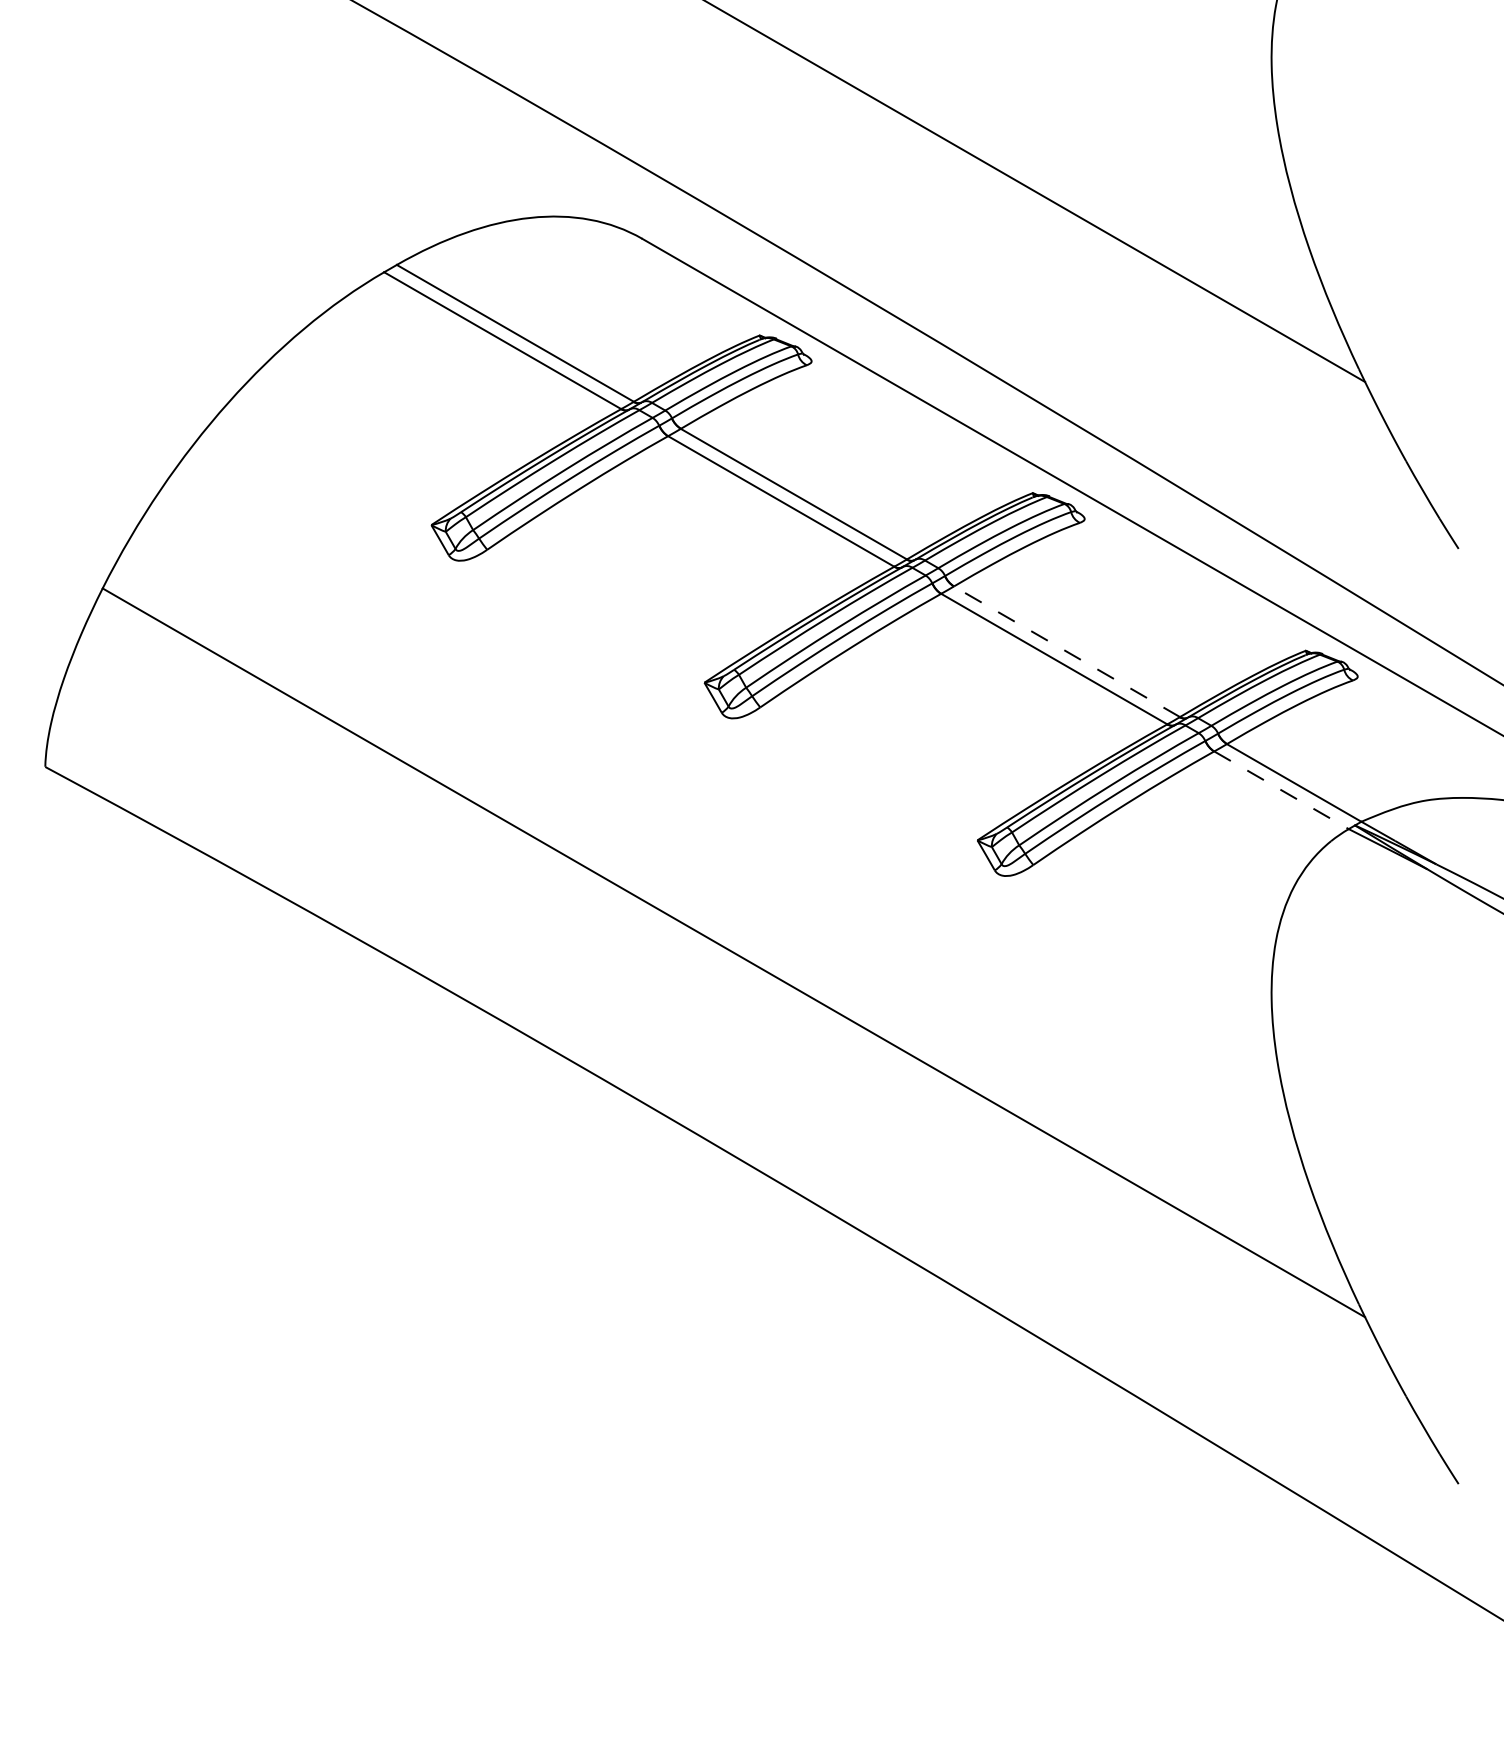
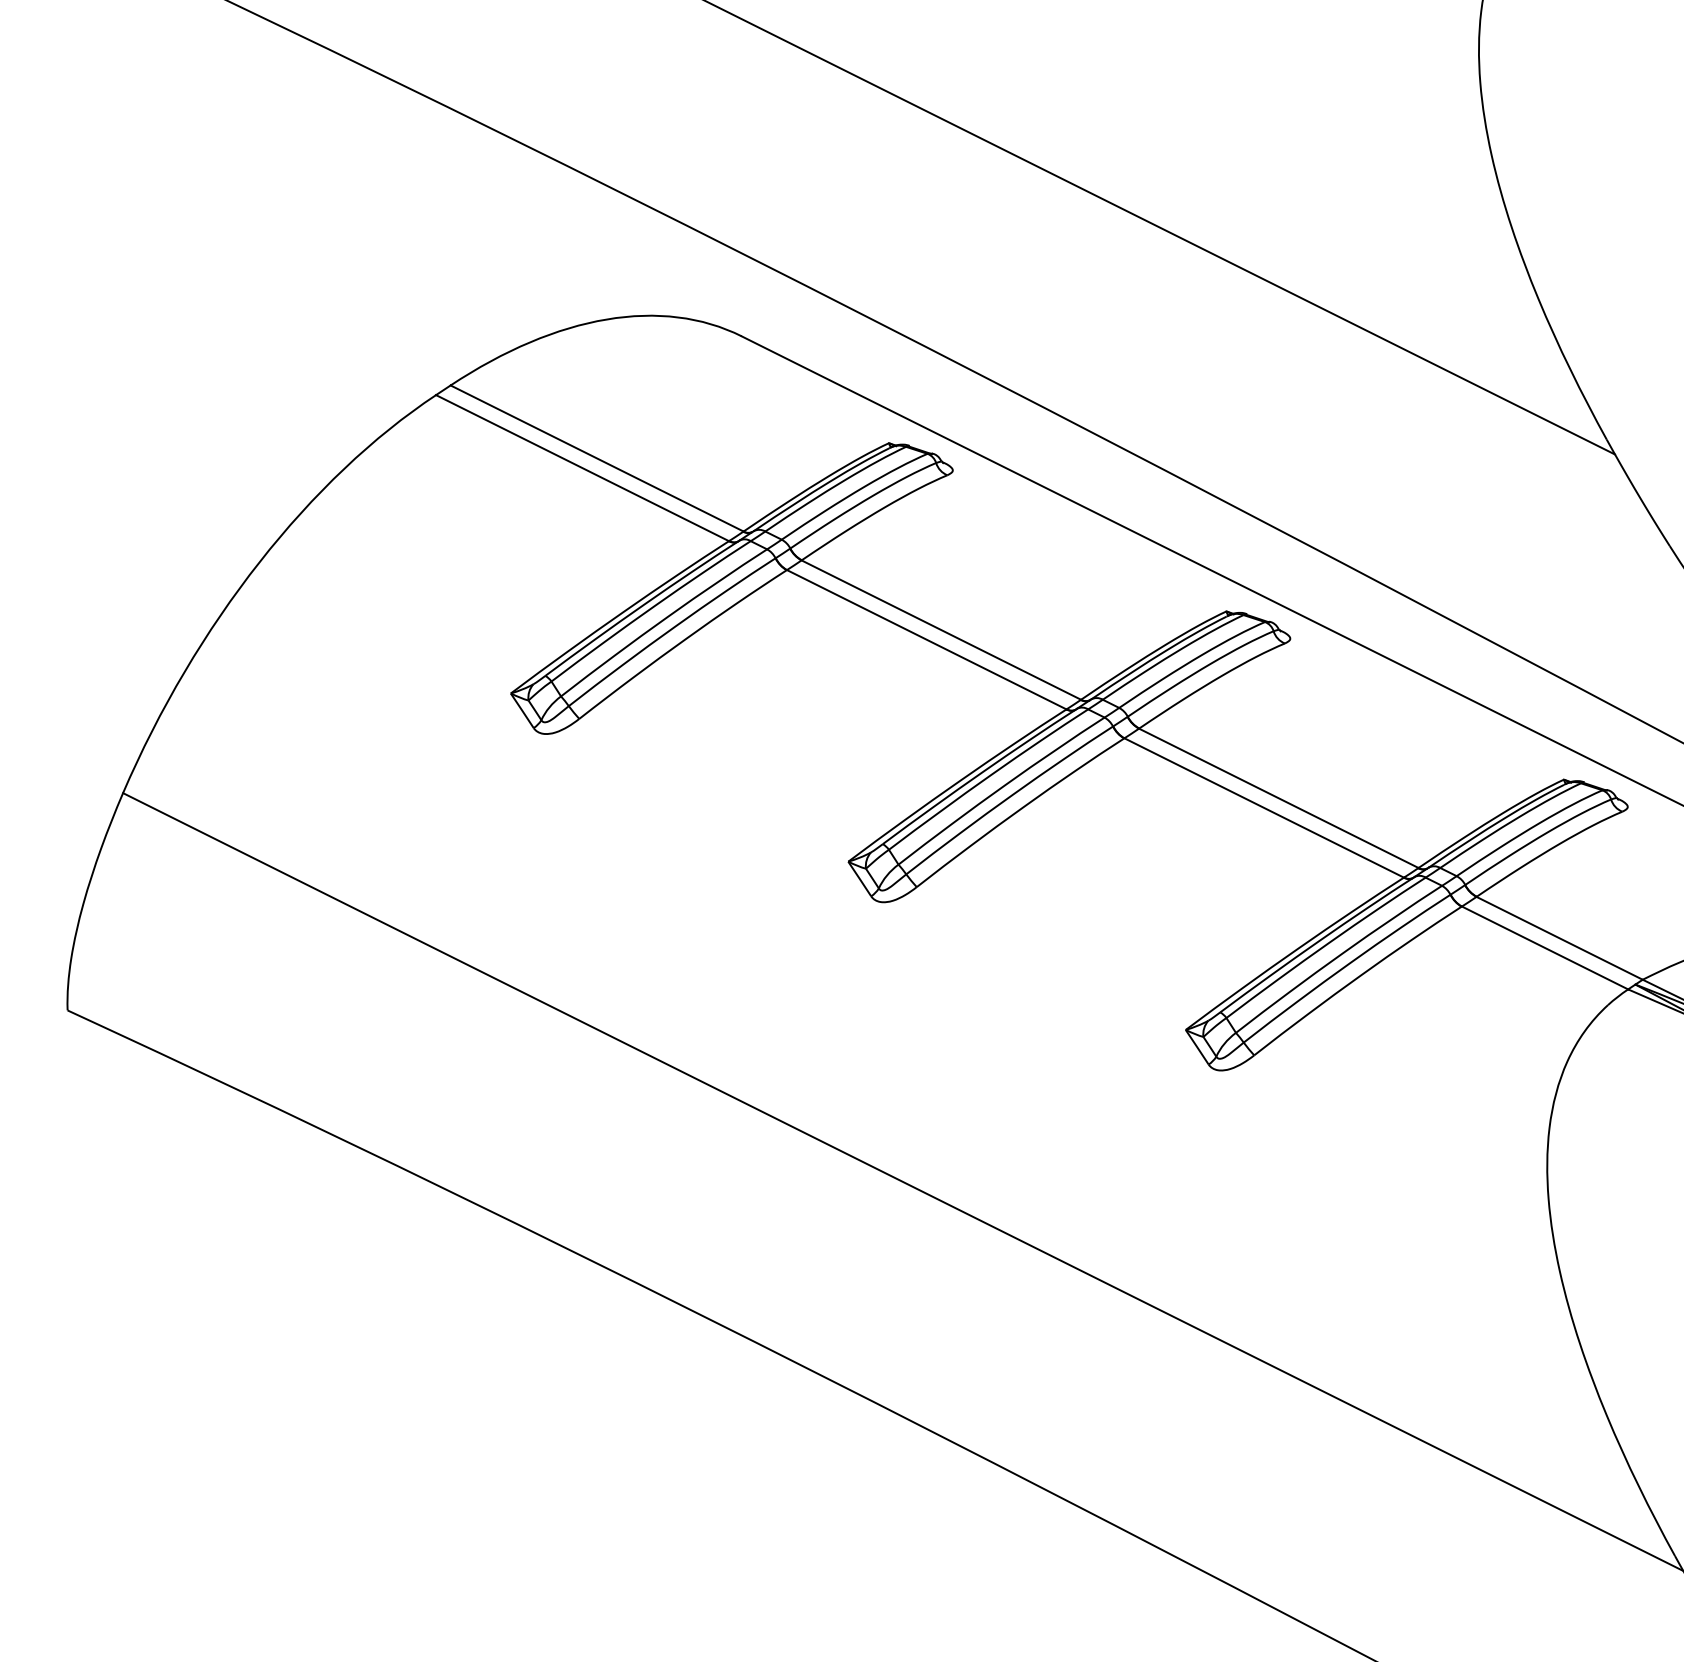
line: (1066, 651) -> (1278, 798), dashed -> solid
line: (1281, 790) -> (1545, 948), dashed -> solid

